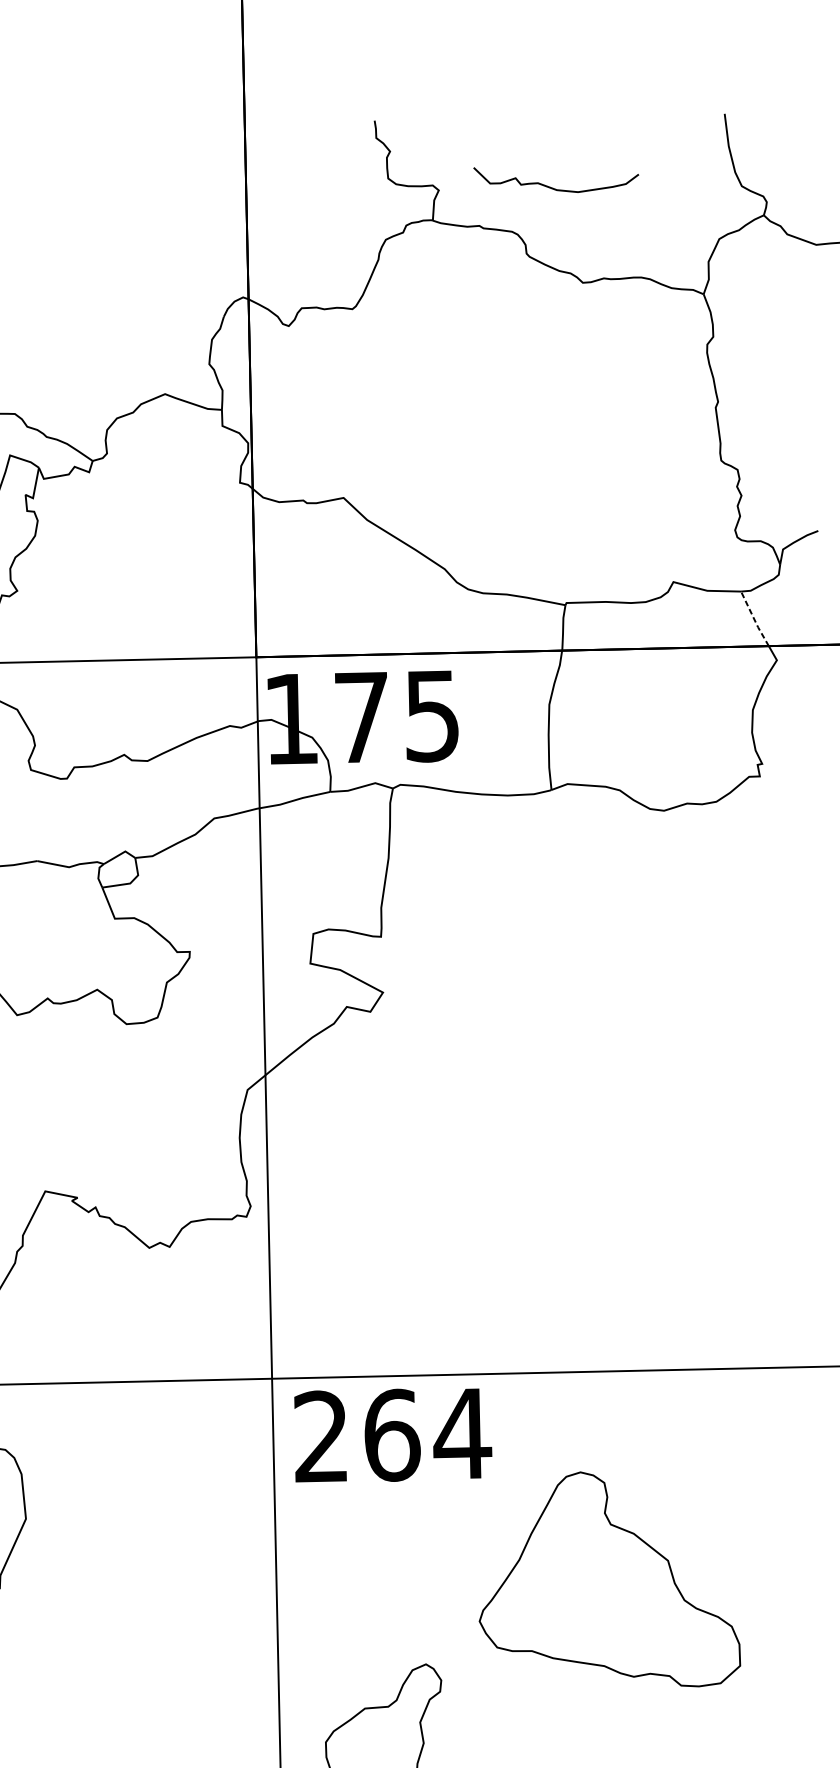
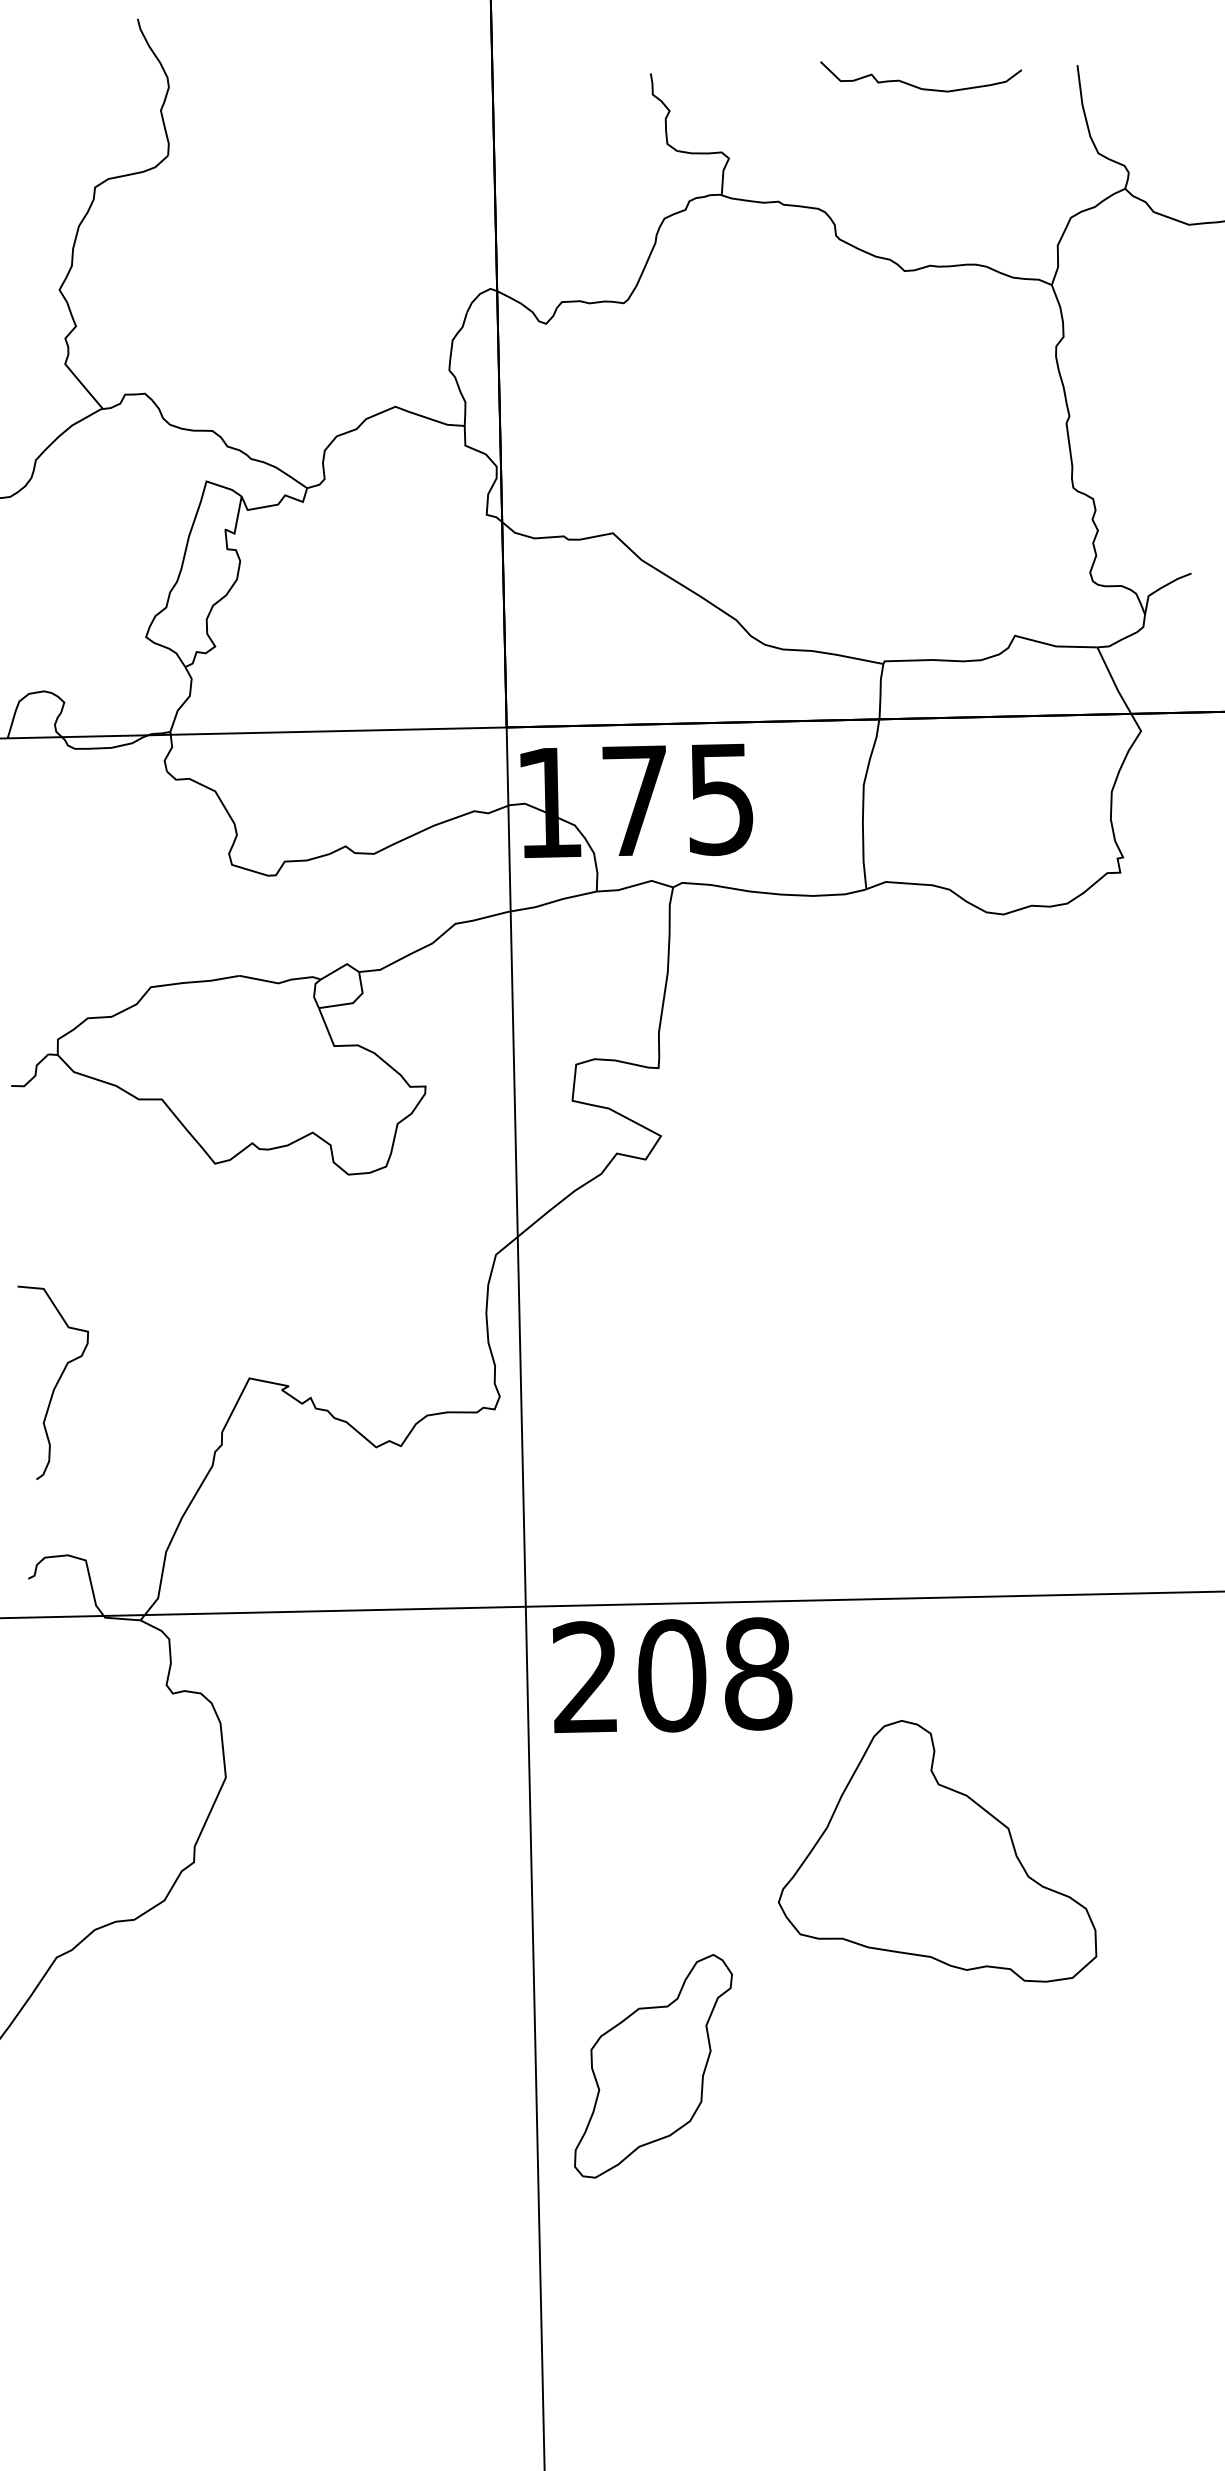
curve: (554, 187) -> (918, 86), moved
line: (754, 619) -> (1113, 681), dashed -> solid
text: (428, 1434) -> (716, 1674), 264 -> 208

